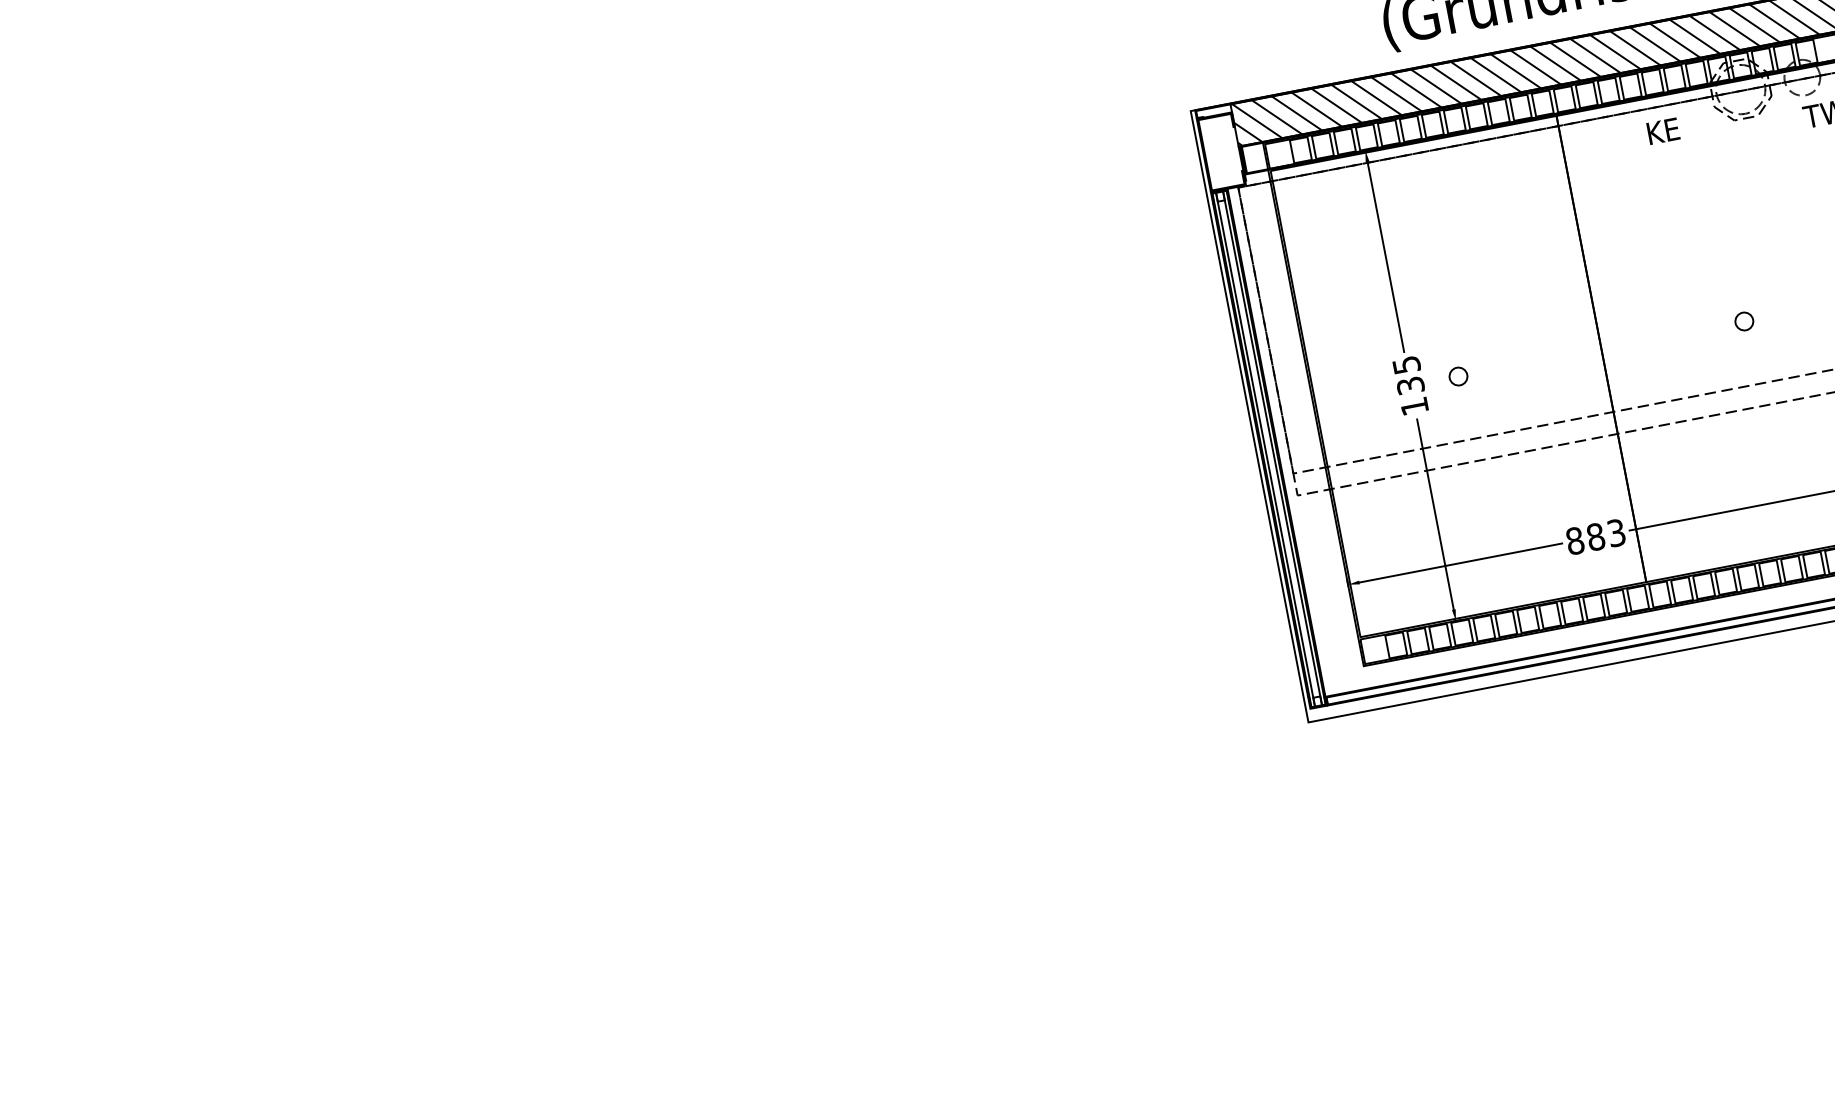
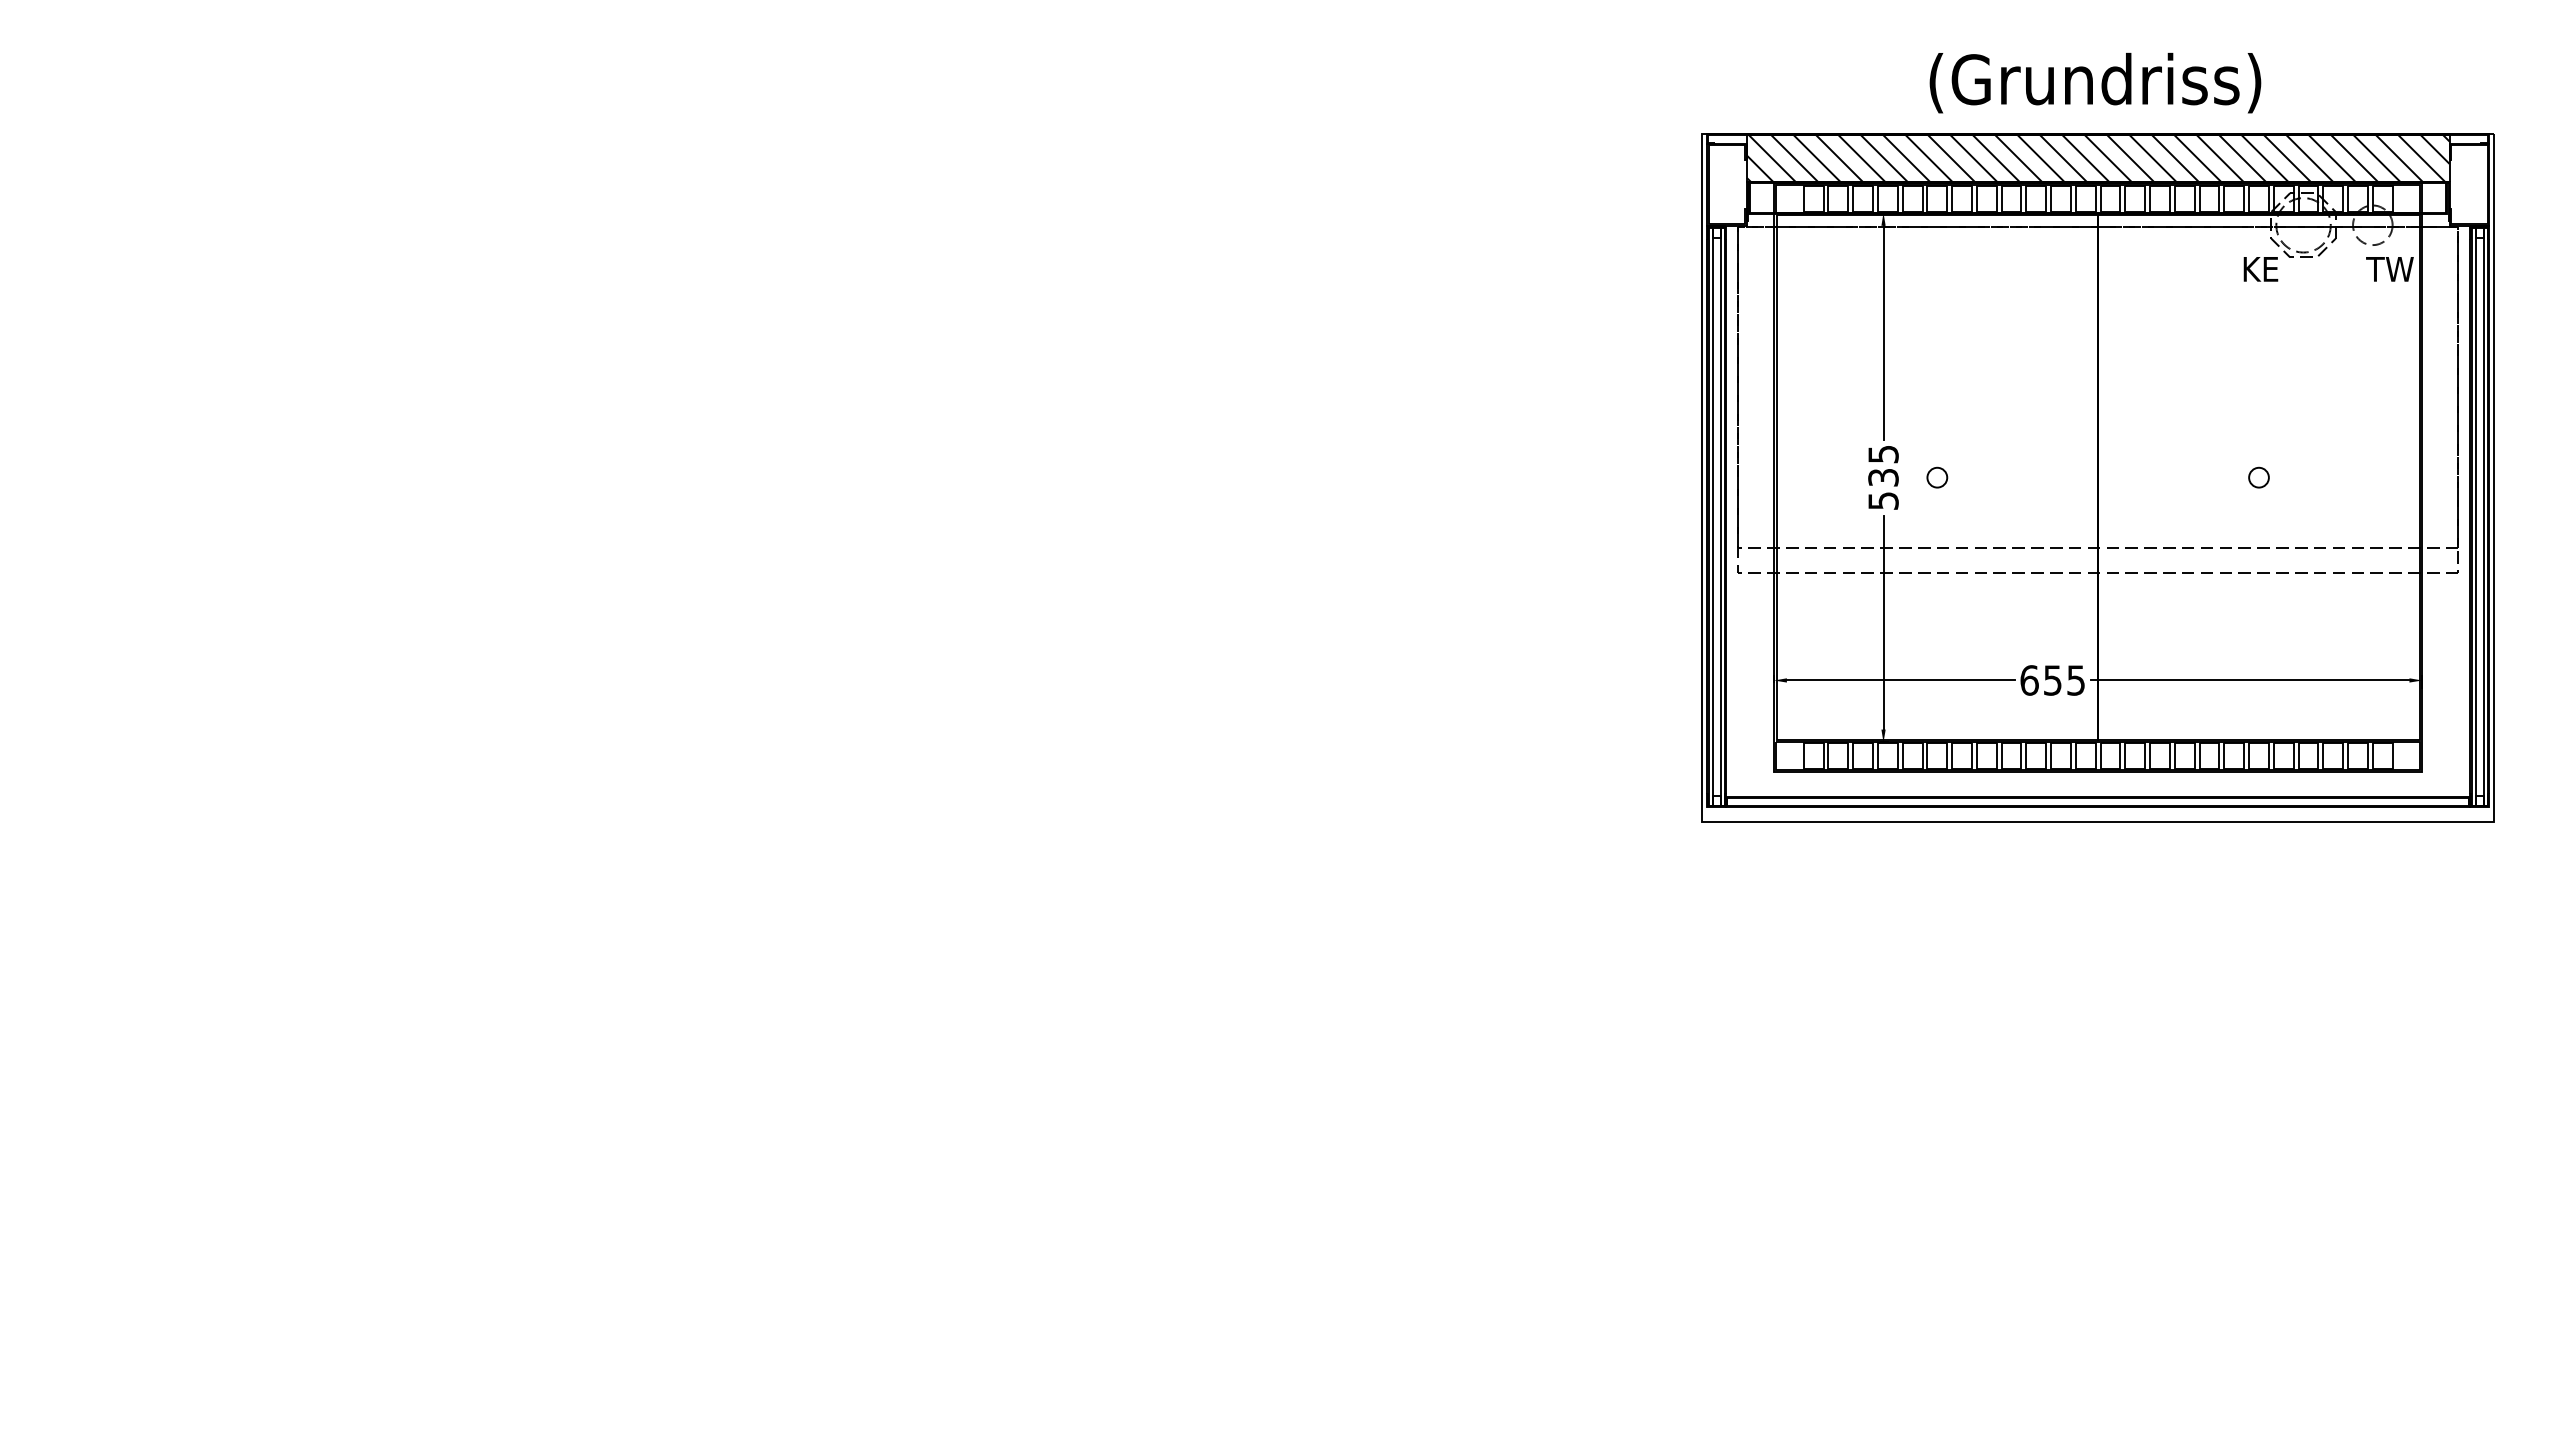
text: (1663, 131) -> (2260, 269), moved
text: (1414, 406) -> (1883, 500), 135 -> 535
text: (1595, 537) -> (2052, 680), 883 -> 655

